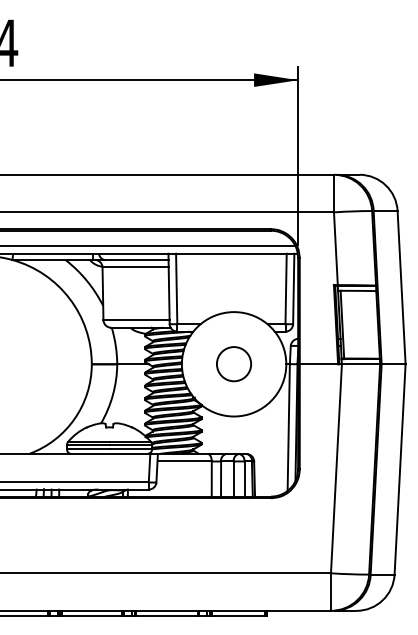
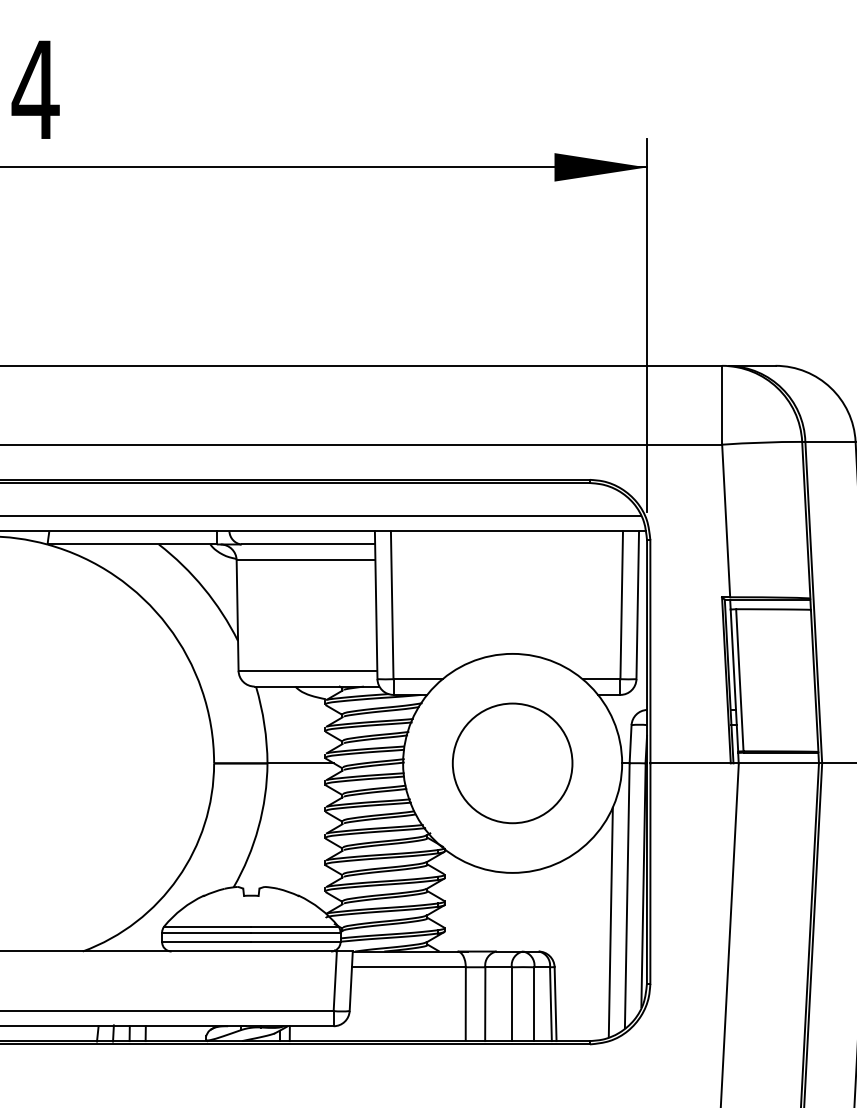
circle: (233, 363) -> (511, 761), size x1.67
line: (280, 439) -> (609, 921), added

